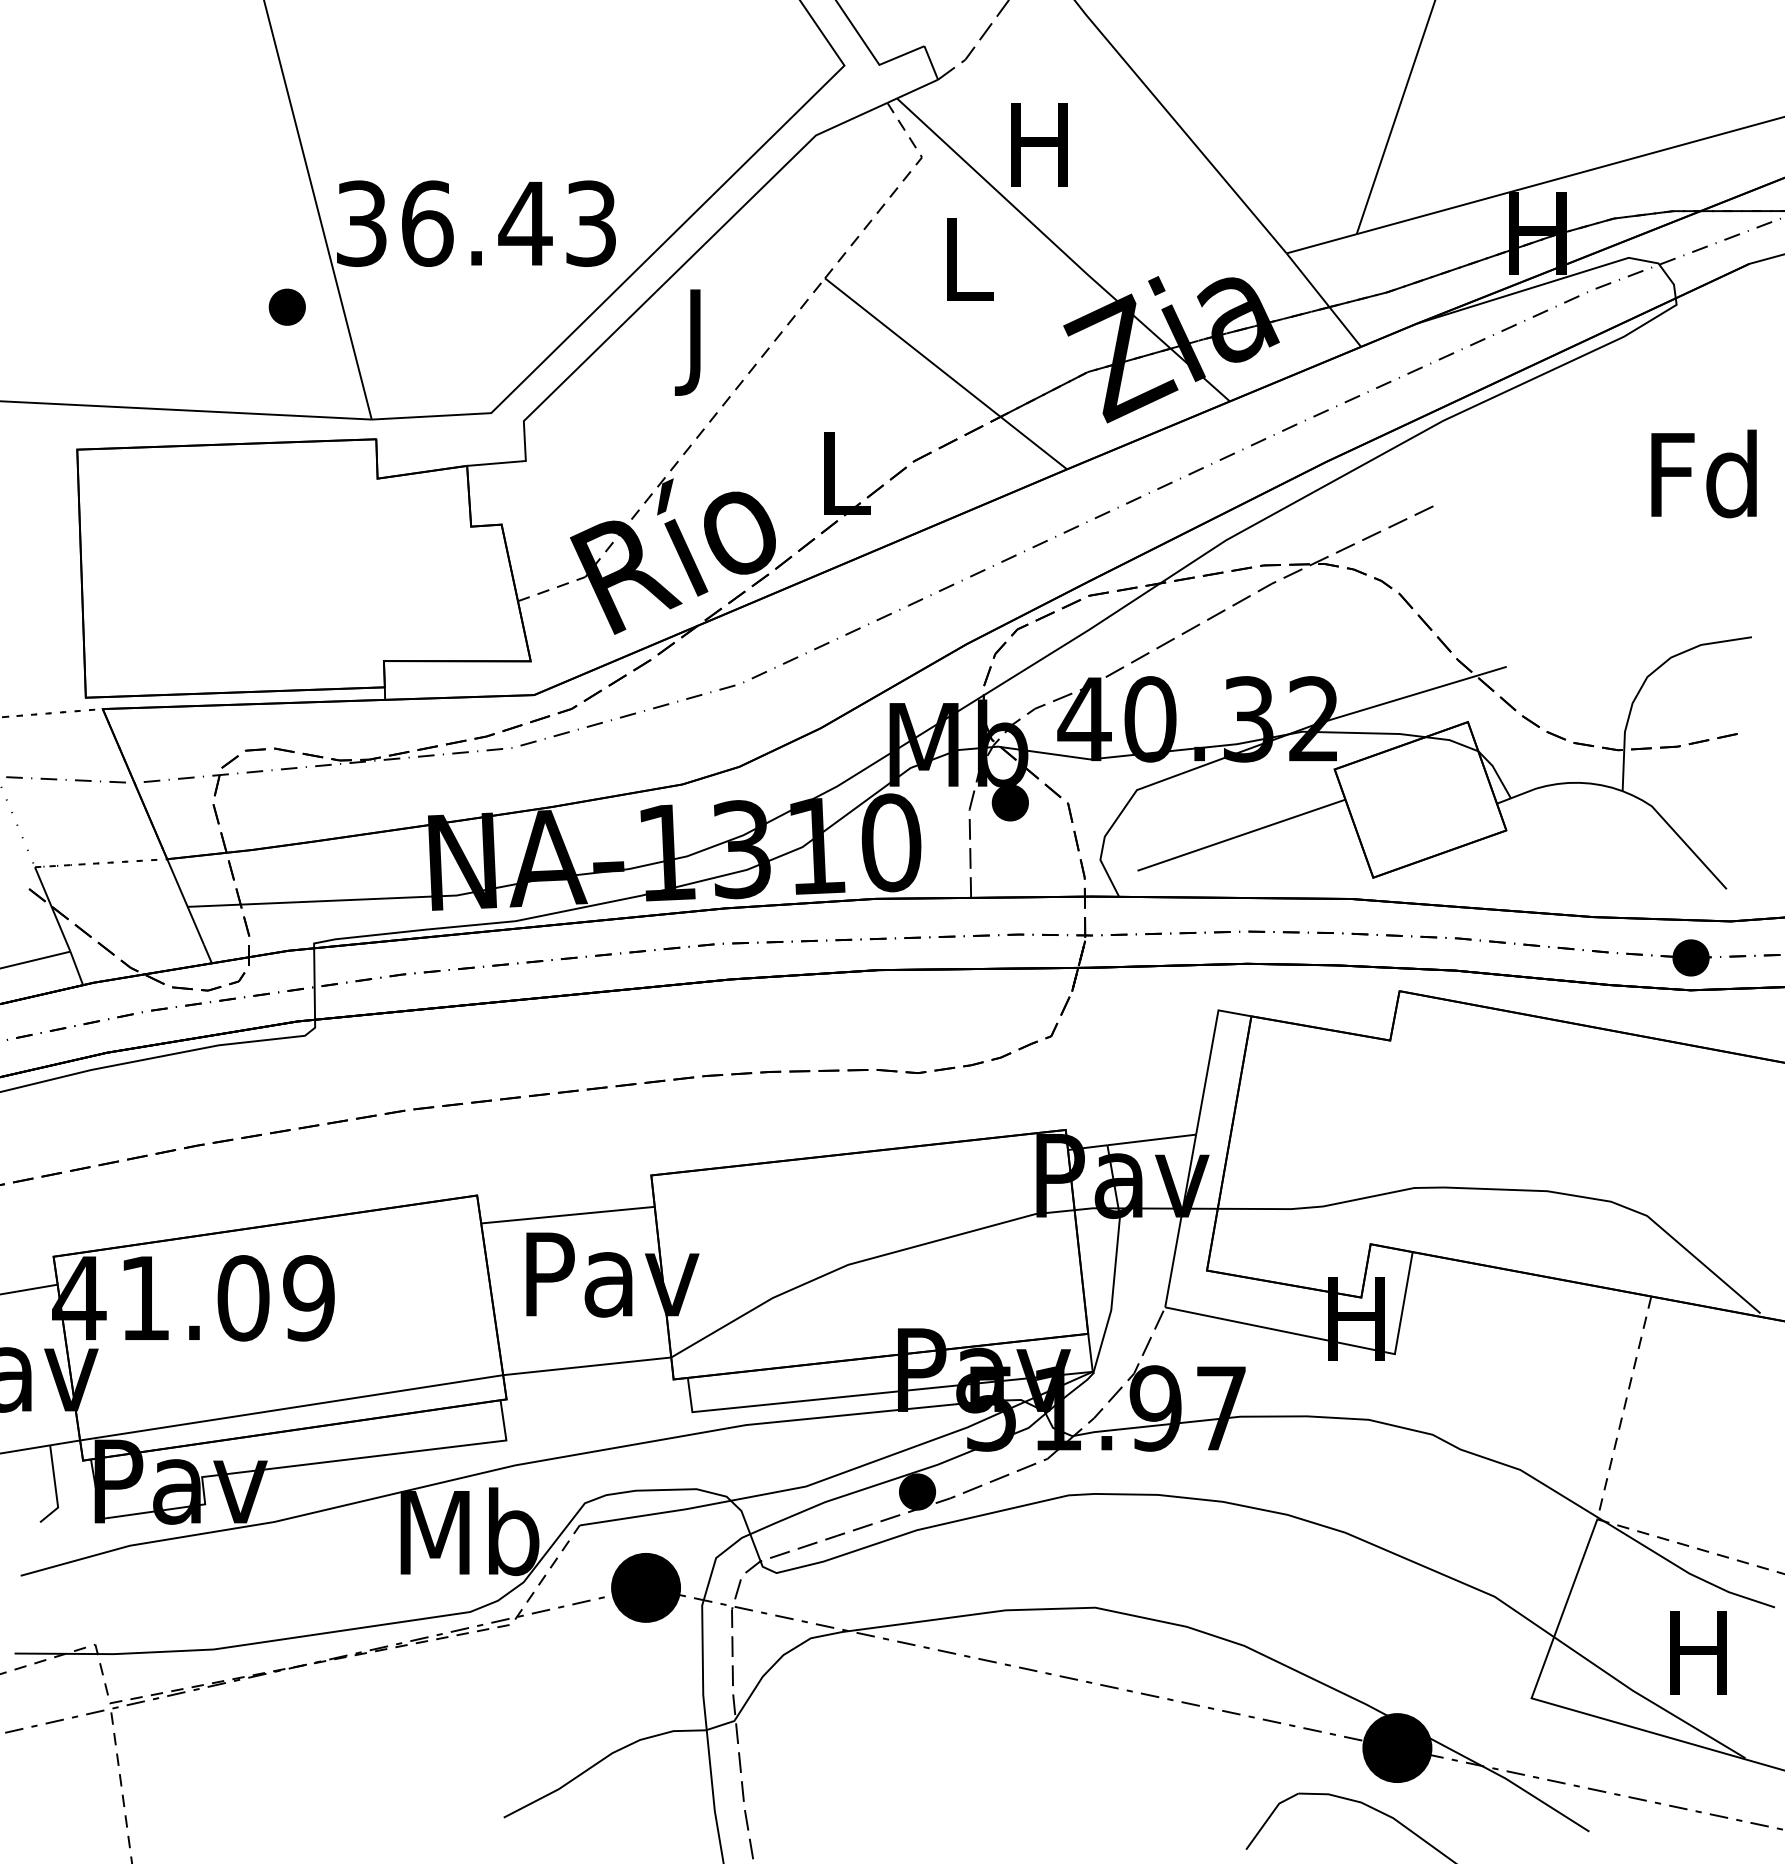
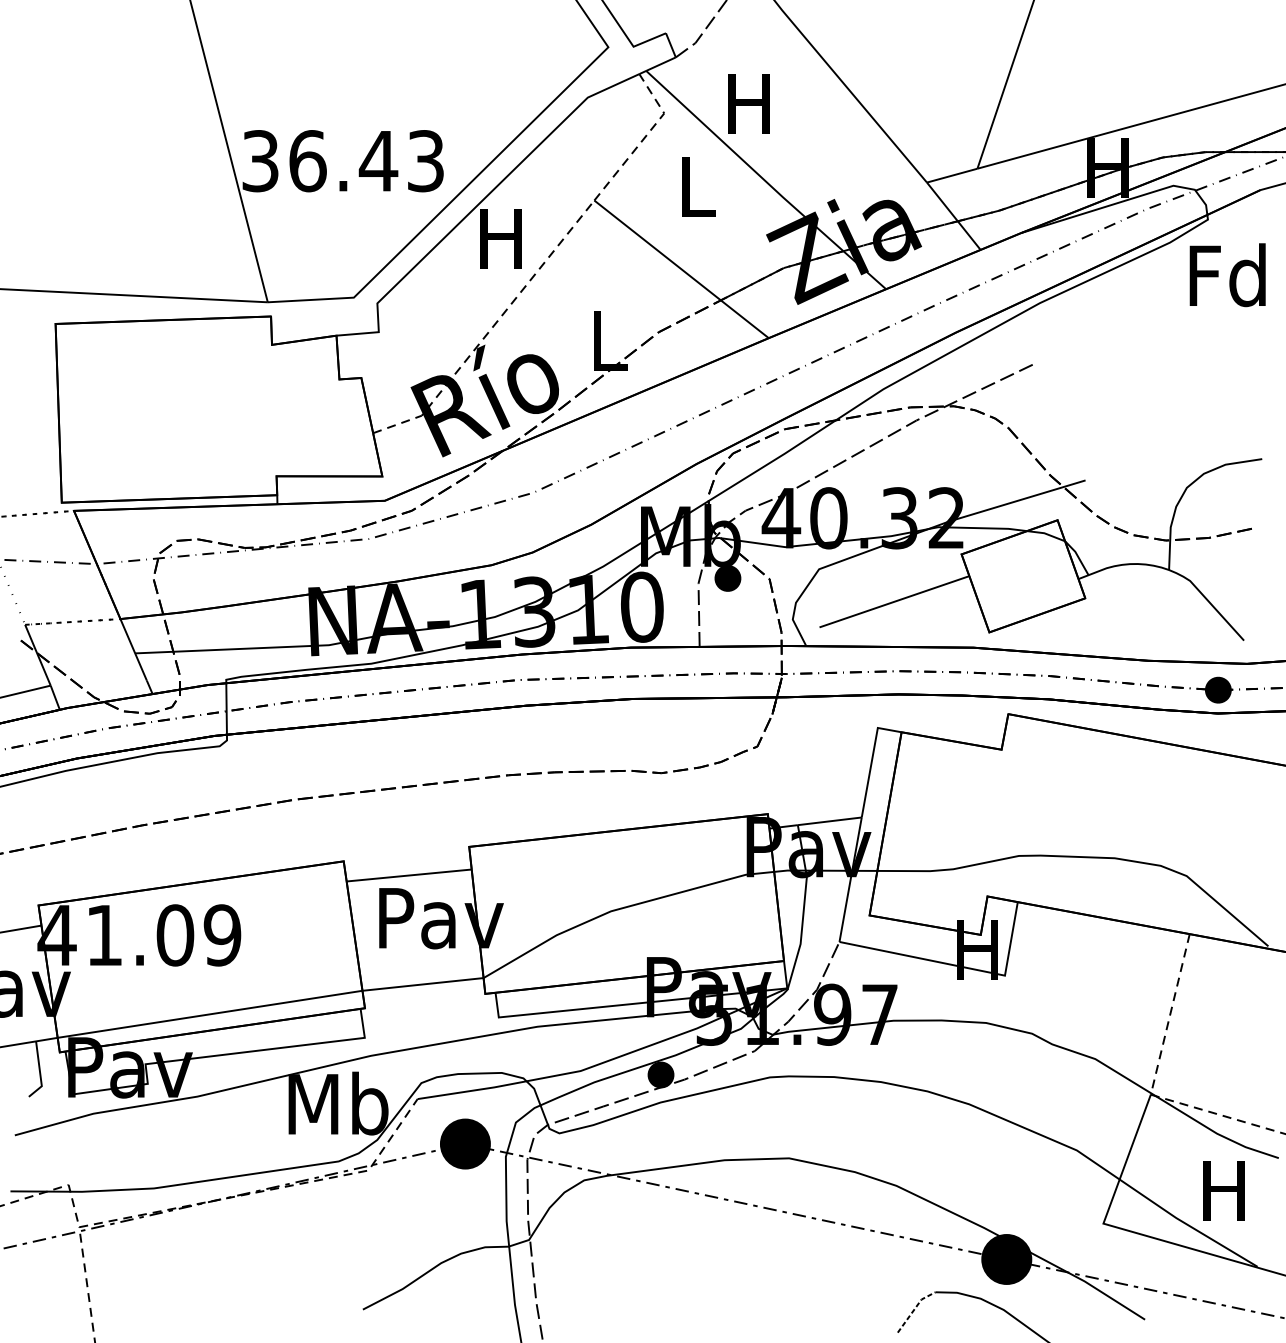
part: (286, 306) -> (206, 220), removed
text: (695, 342) -> (501, 246), J -> H
text: (1703, 473) -> (1227, 274), moved
line: (1269, 1817) -> (914, 1309), solid -> dashed

